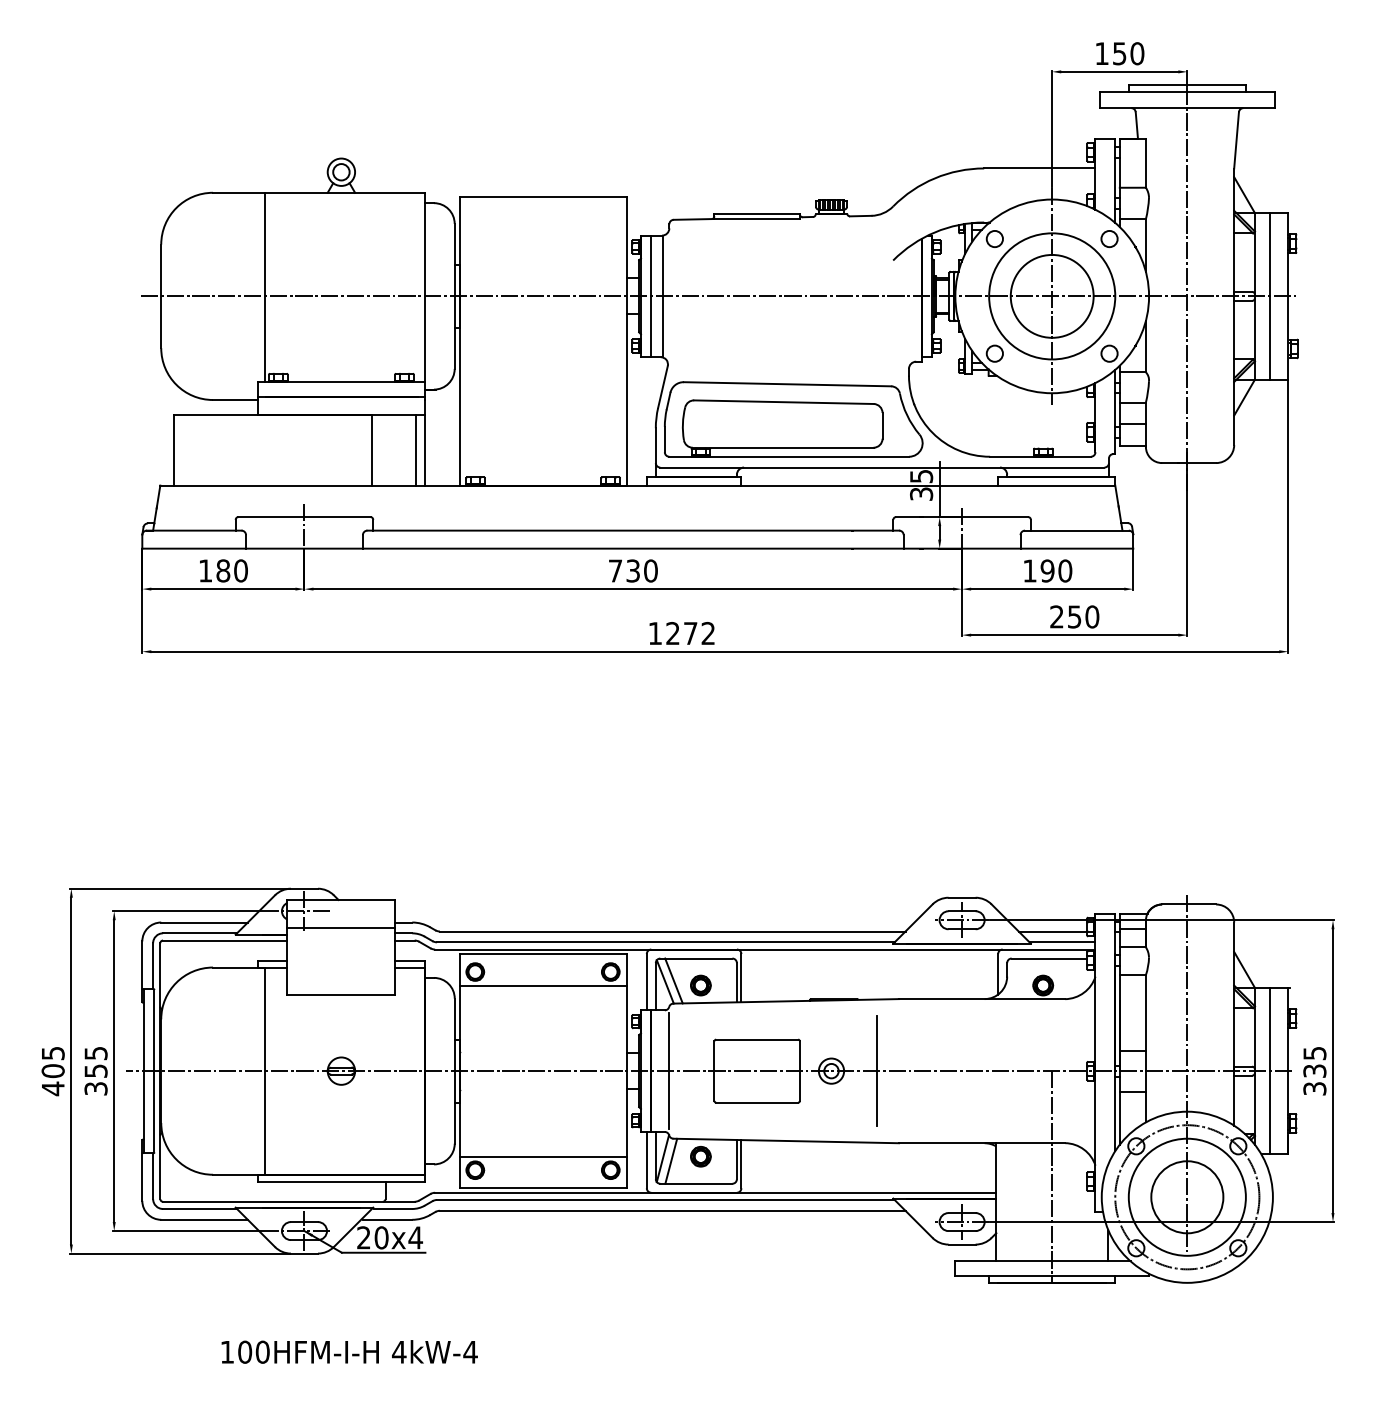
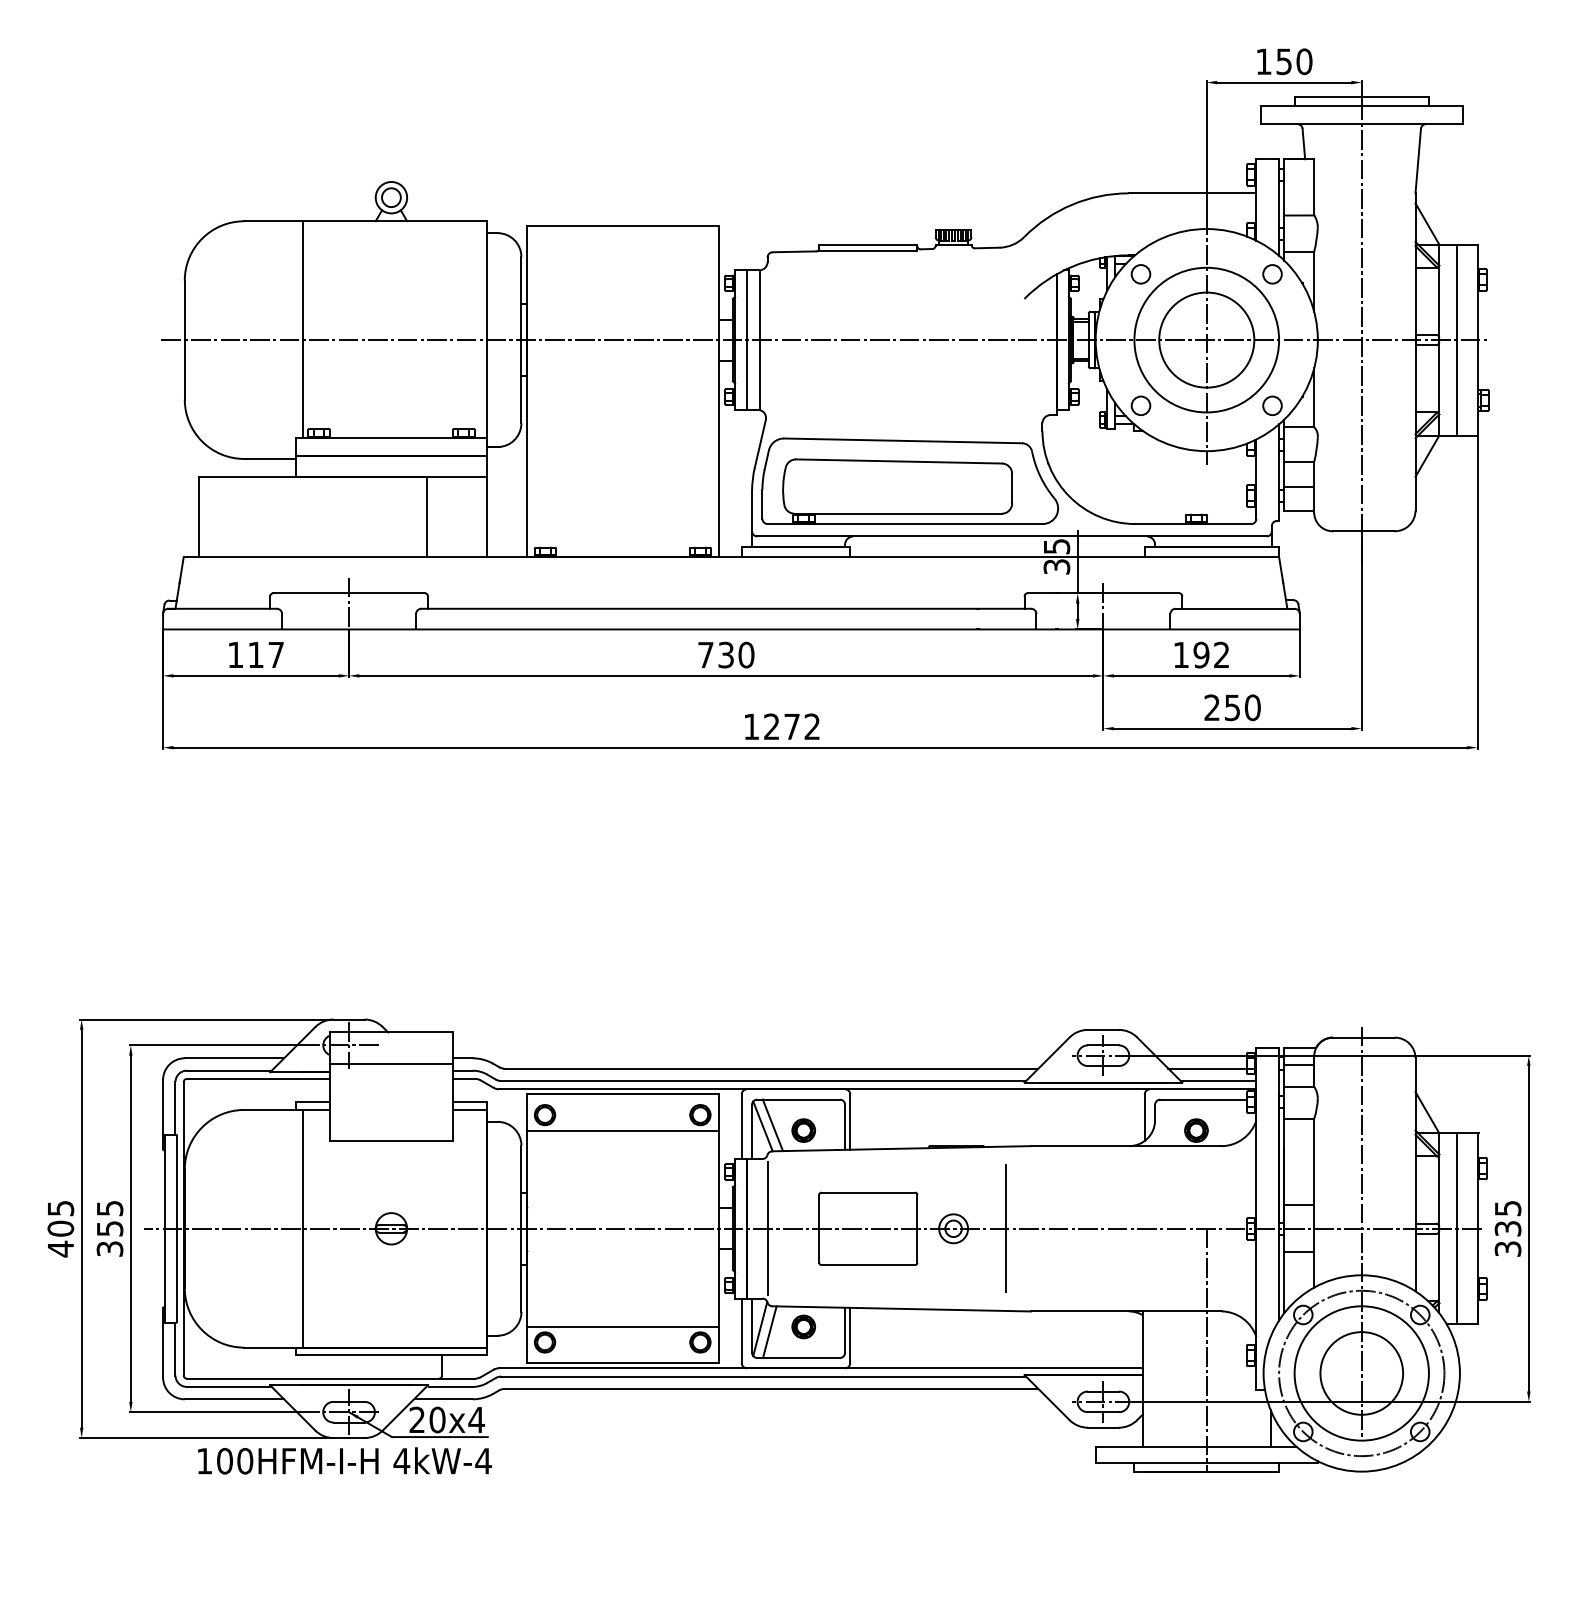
line: (415, 450) -> (476, 516), removed
text: (232, 570) -> (266, 654), 180 -> 117
text: (1065, 570) -> (1221, 654), 190 -> 192
text: (349, 1351) -> (344, 1460), moved

